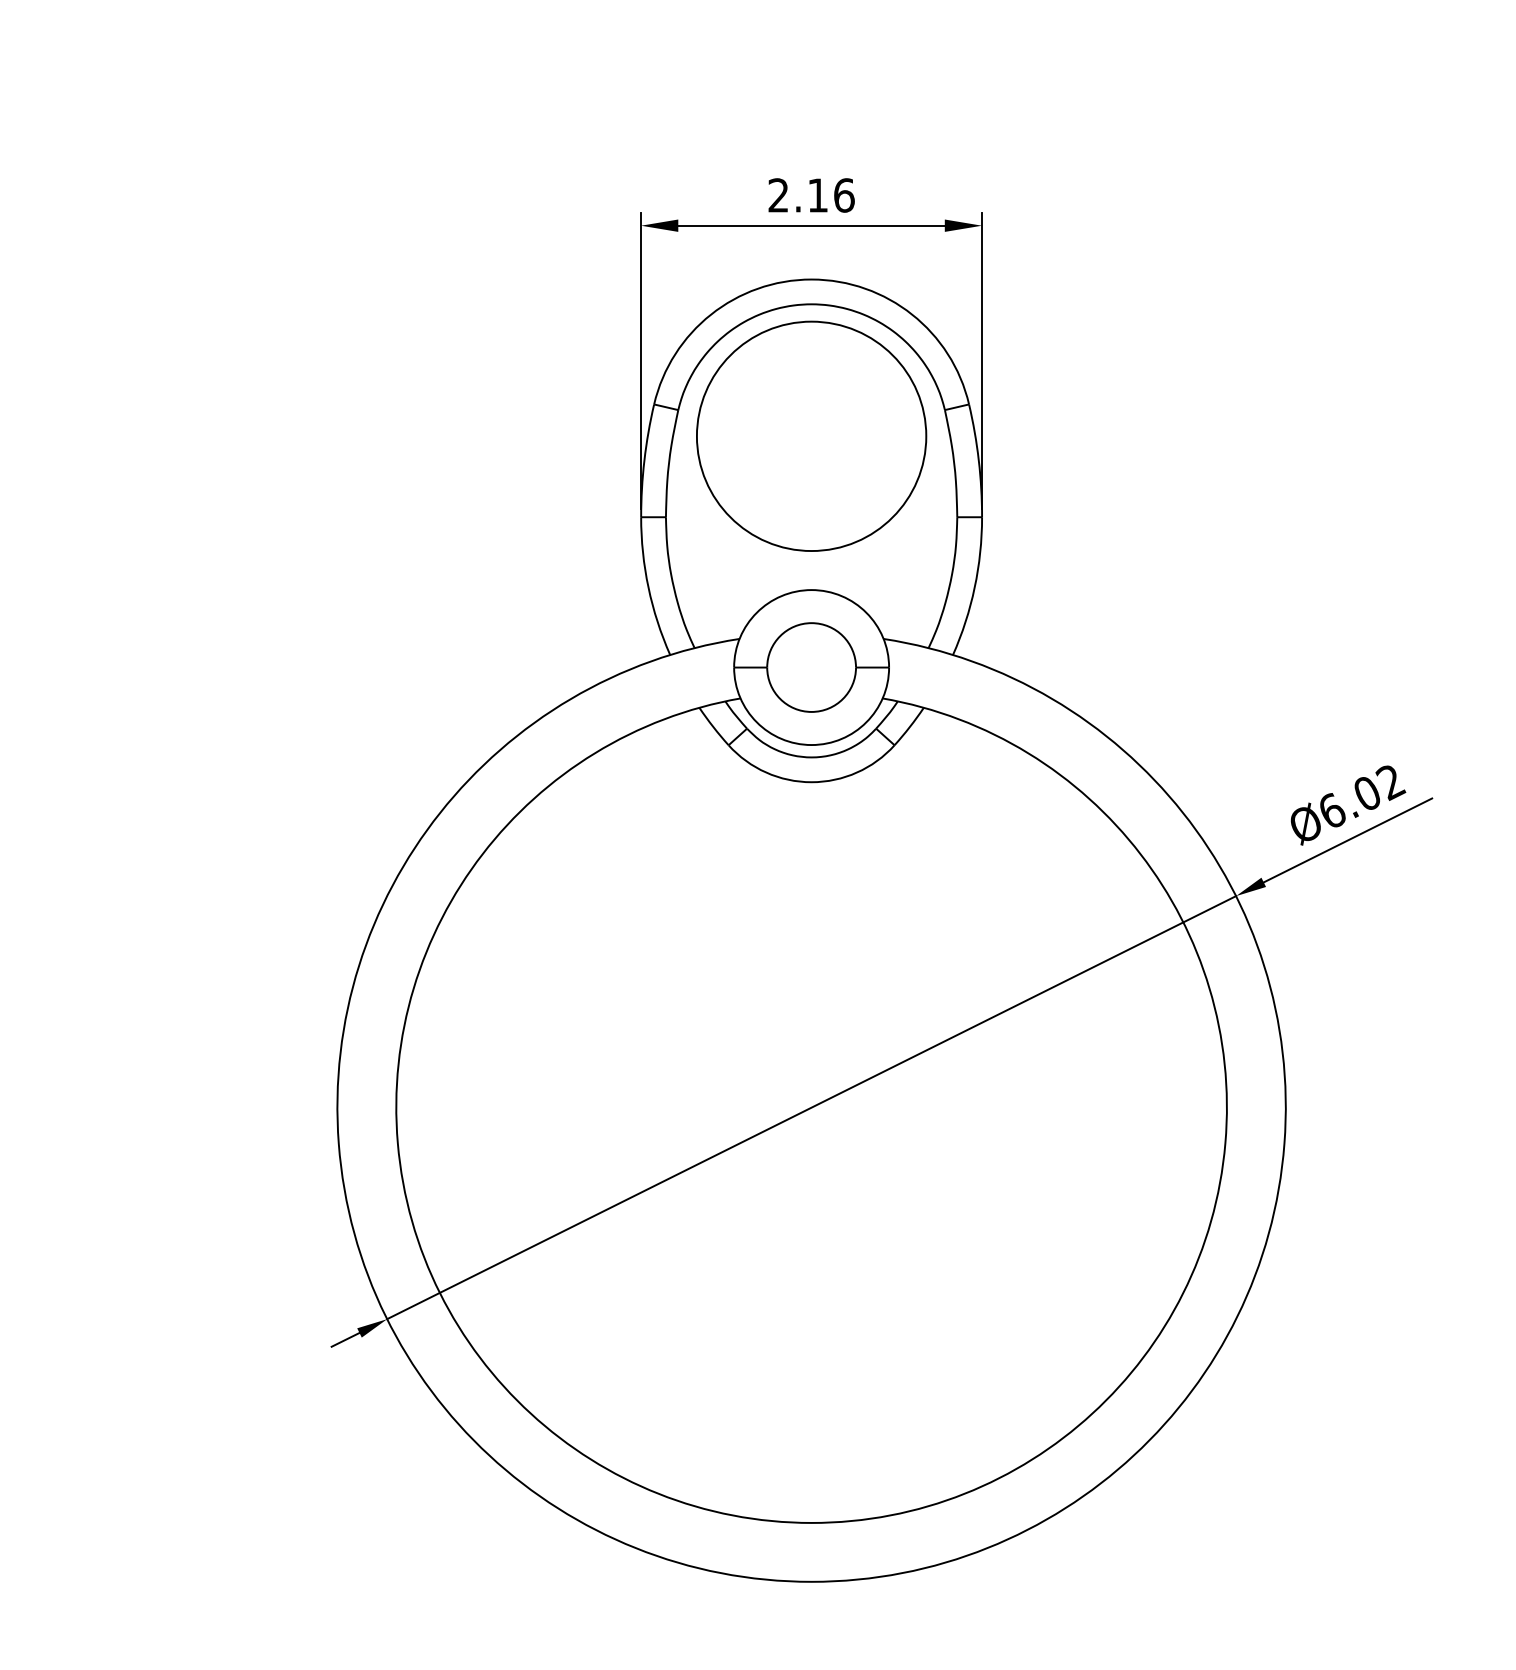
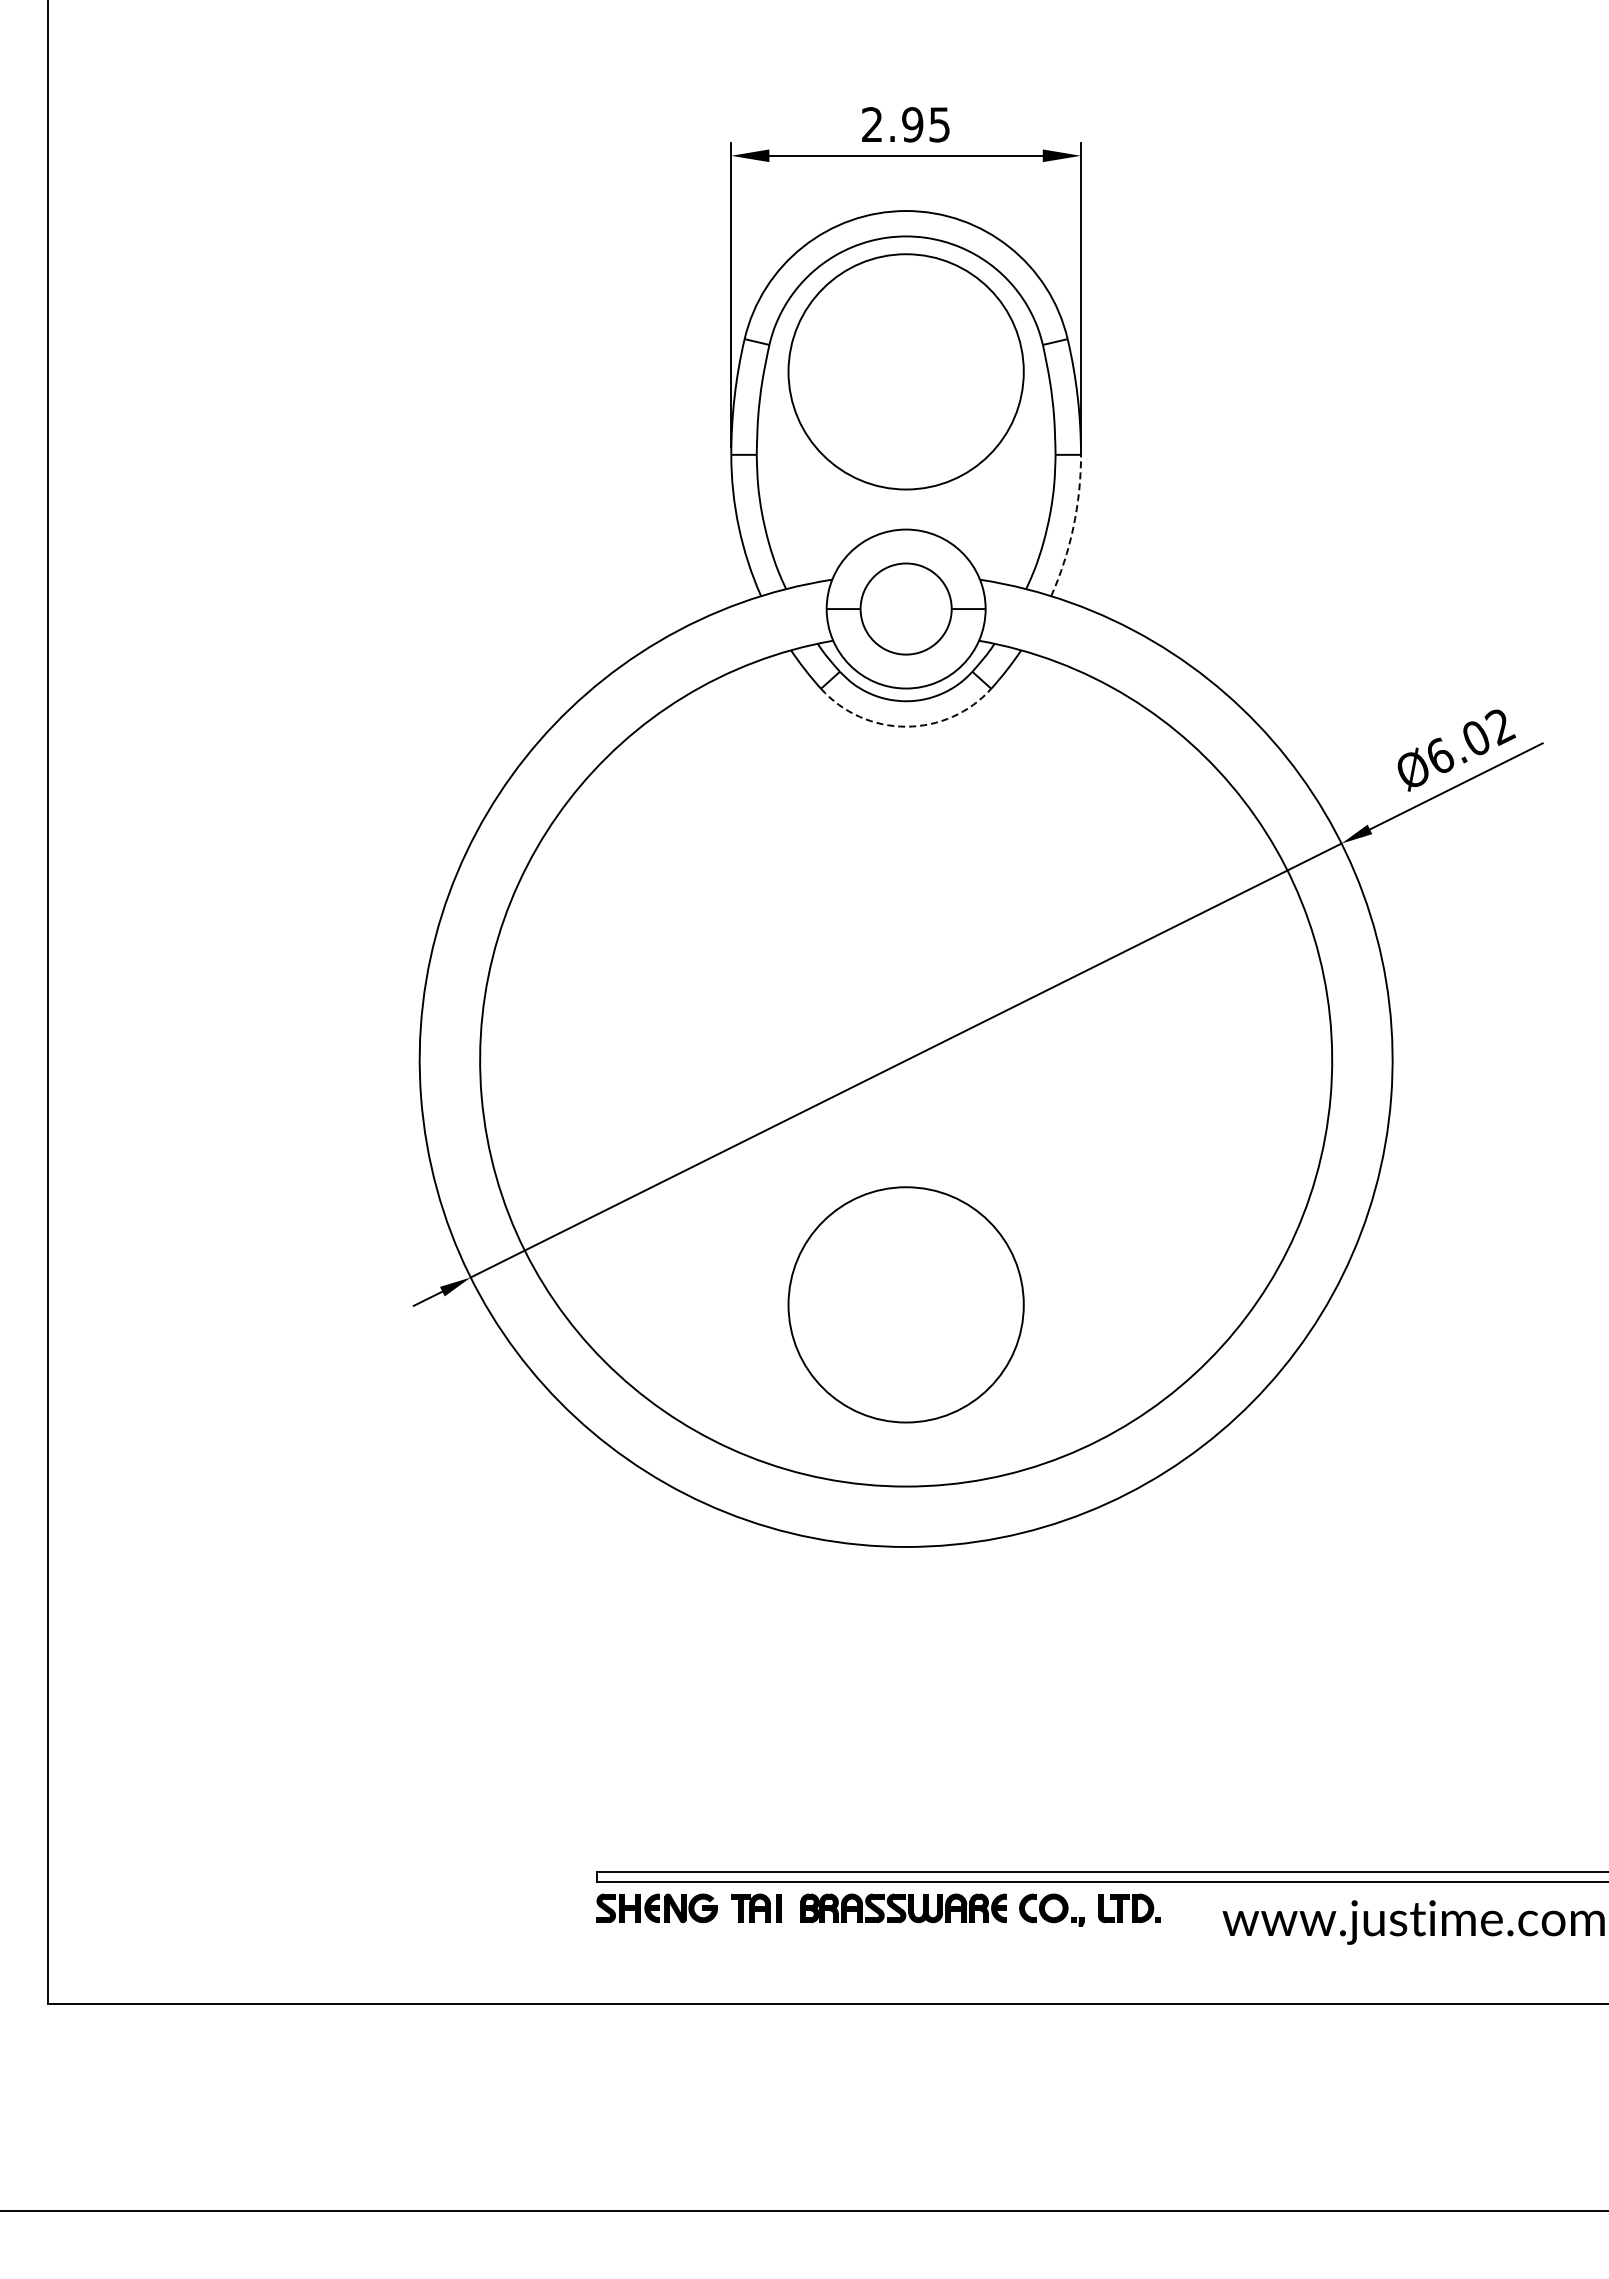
text: (831, 195) -> (926, 124), 2.16 -> 2.95
arc: (974, 588) -> (1073, 527), solid -> dashed
arc: (811, 782) -> (906, 726), solid -> dashed
circle: (810, 1345) -> (905, 1304), added

